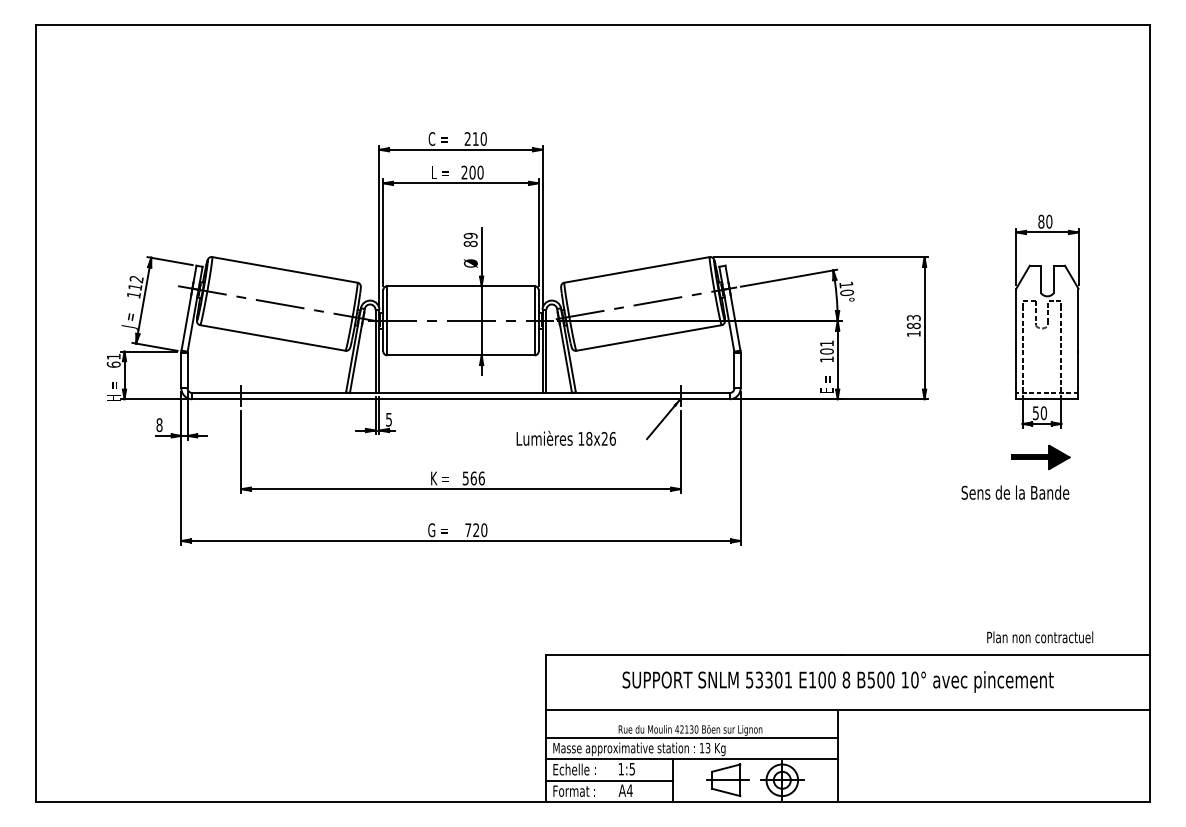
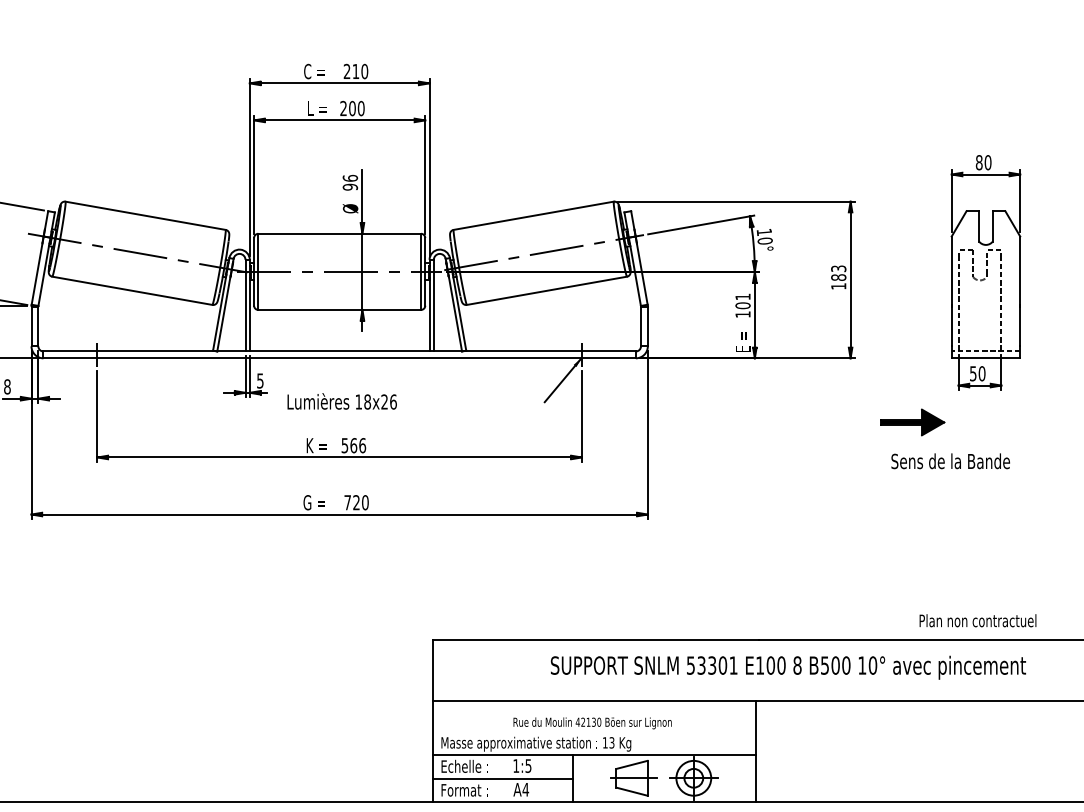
text: (470, 239) -> (350, 182), 89 -> 96
text: (565, 437) -> (341, 400), moved
part: (1040, 457) -> (912, 422), moved
text: (837, 681) -> (787, 667), moved
line: (692, 738) -> (594, 732), removed

